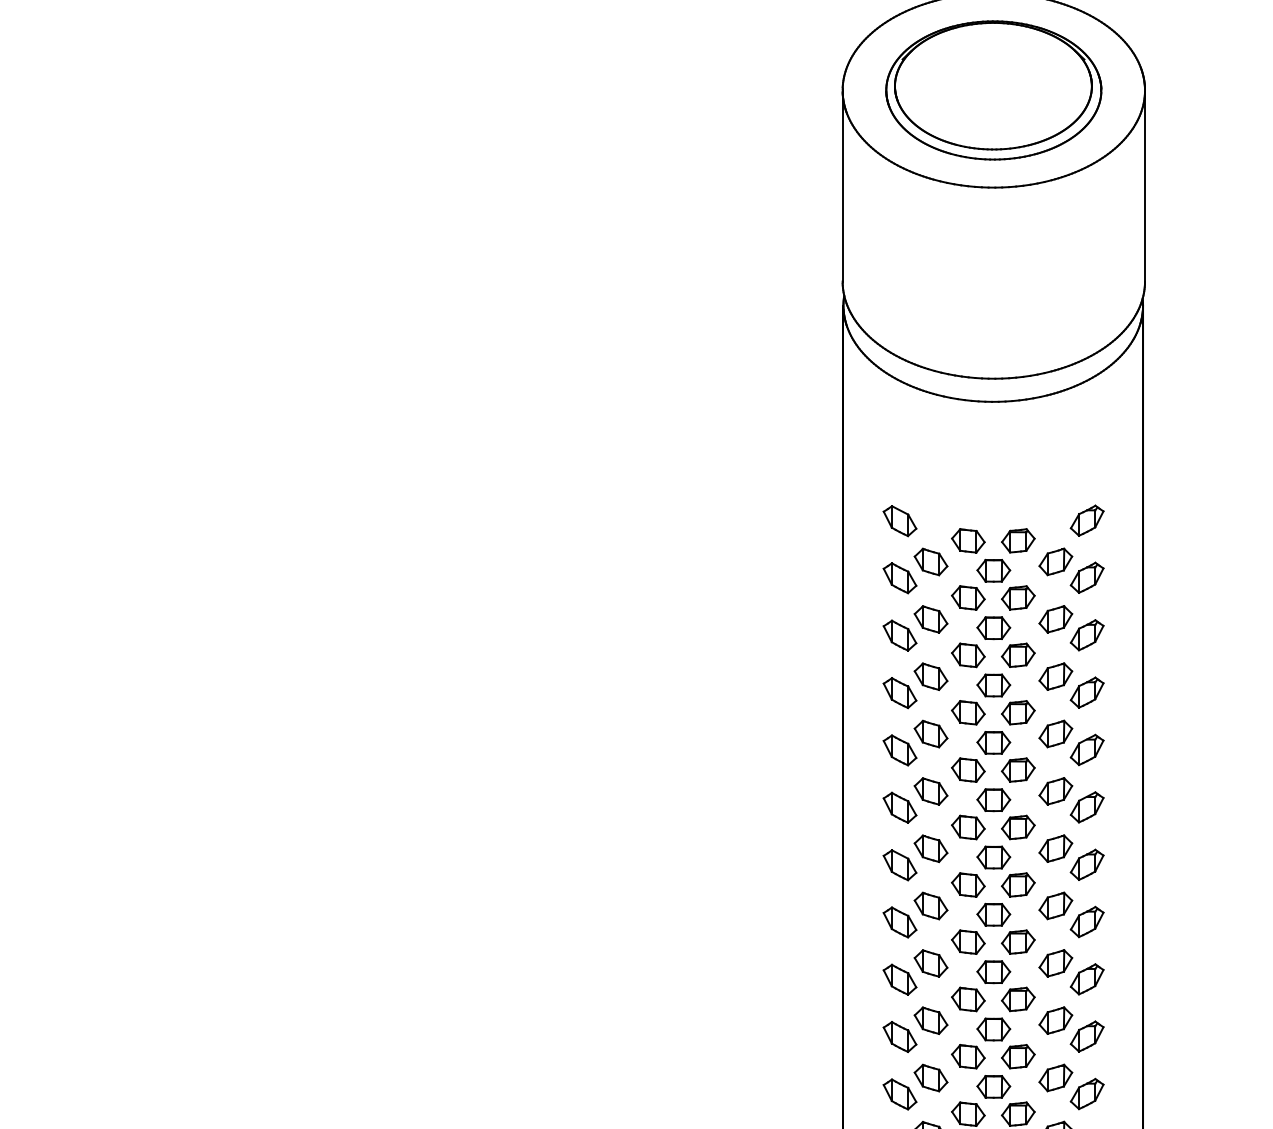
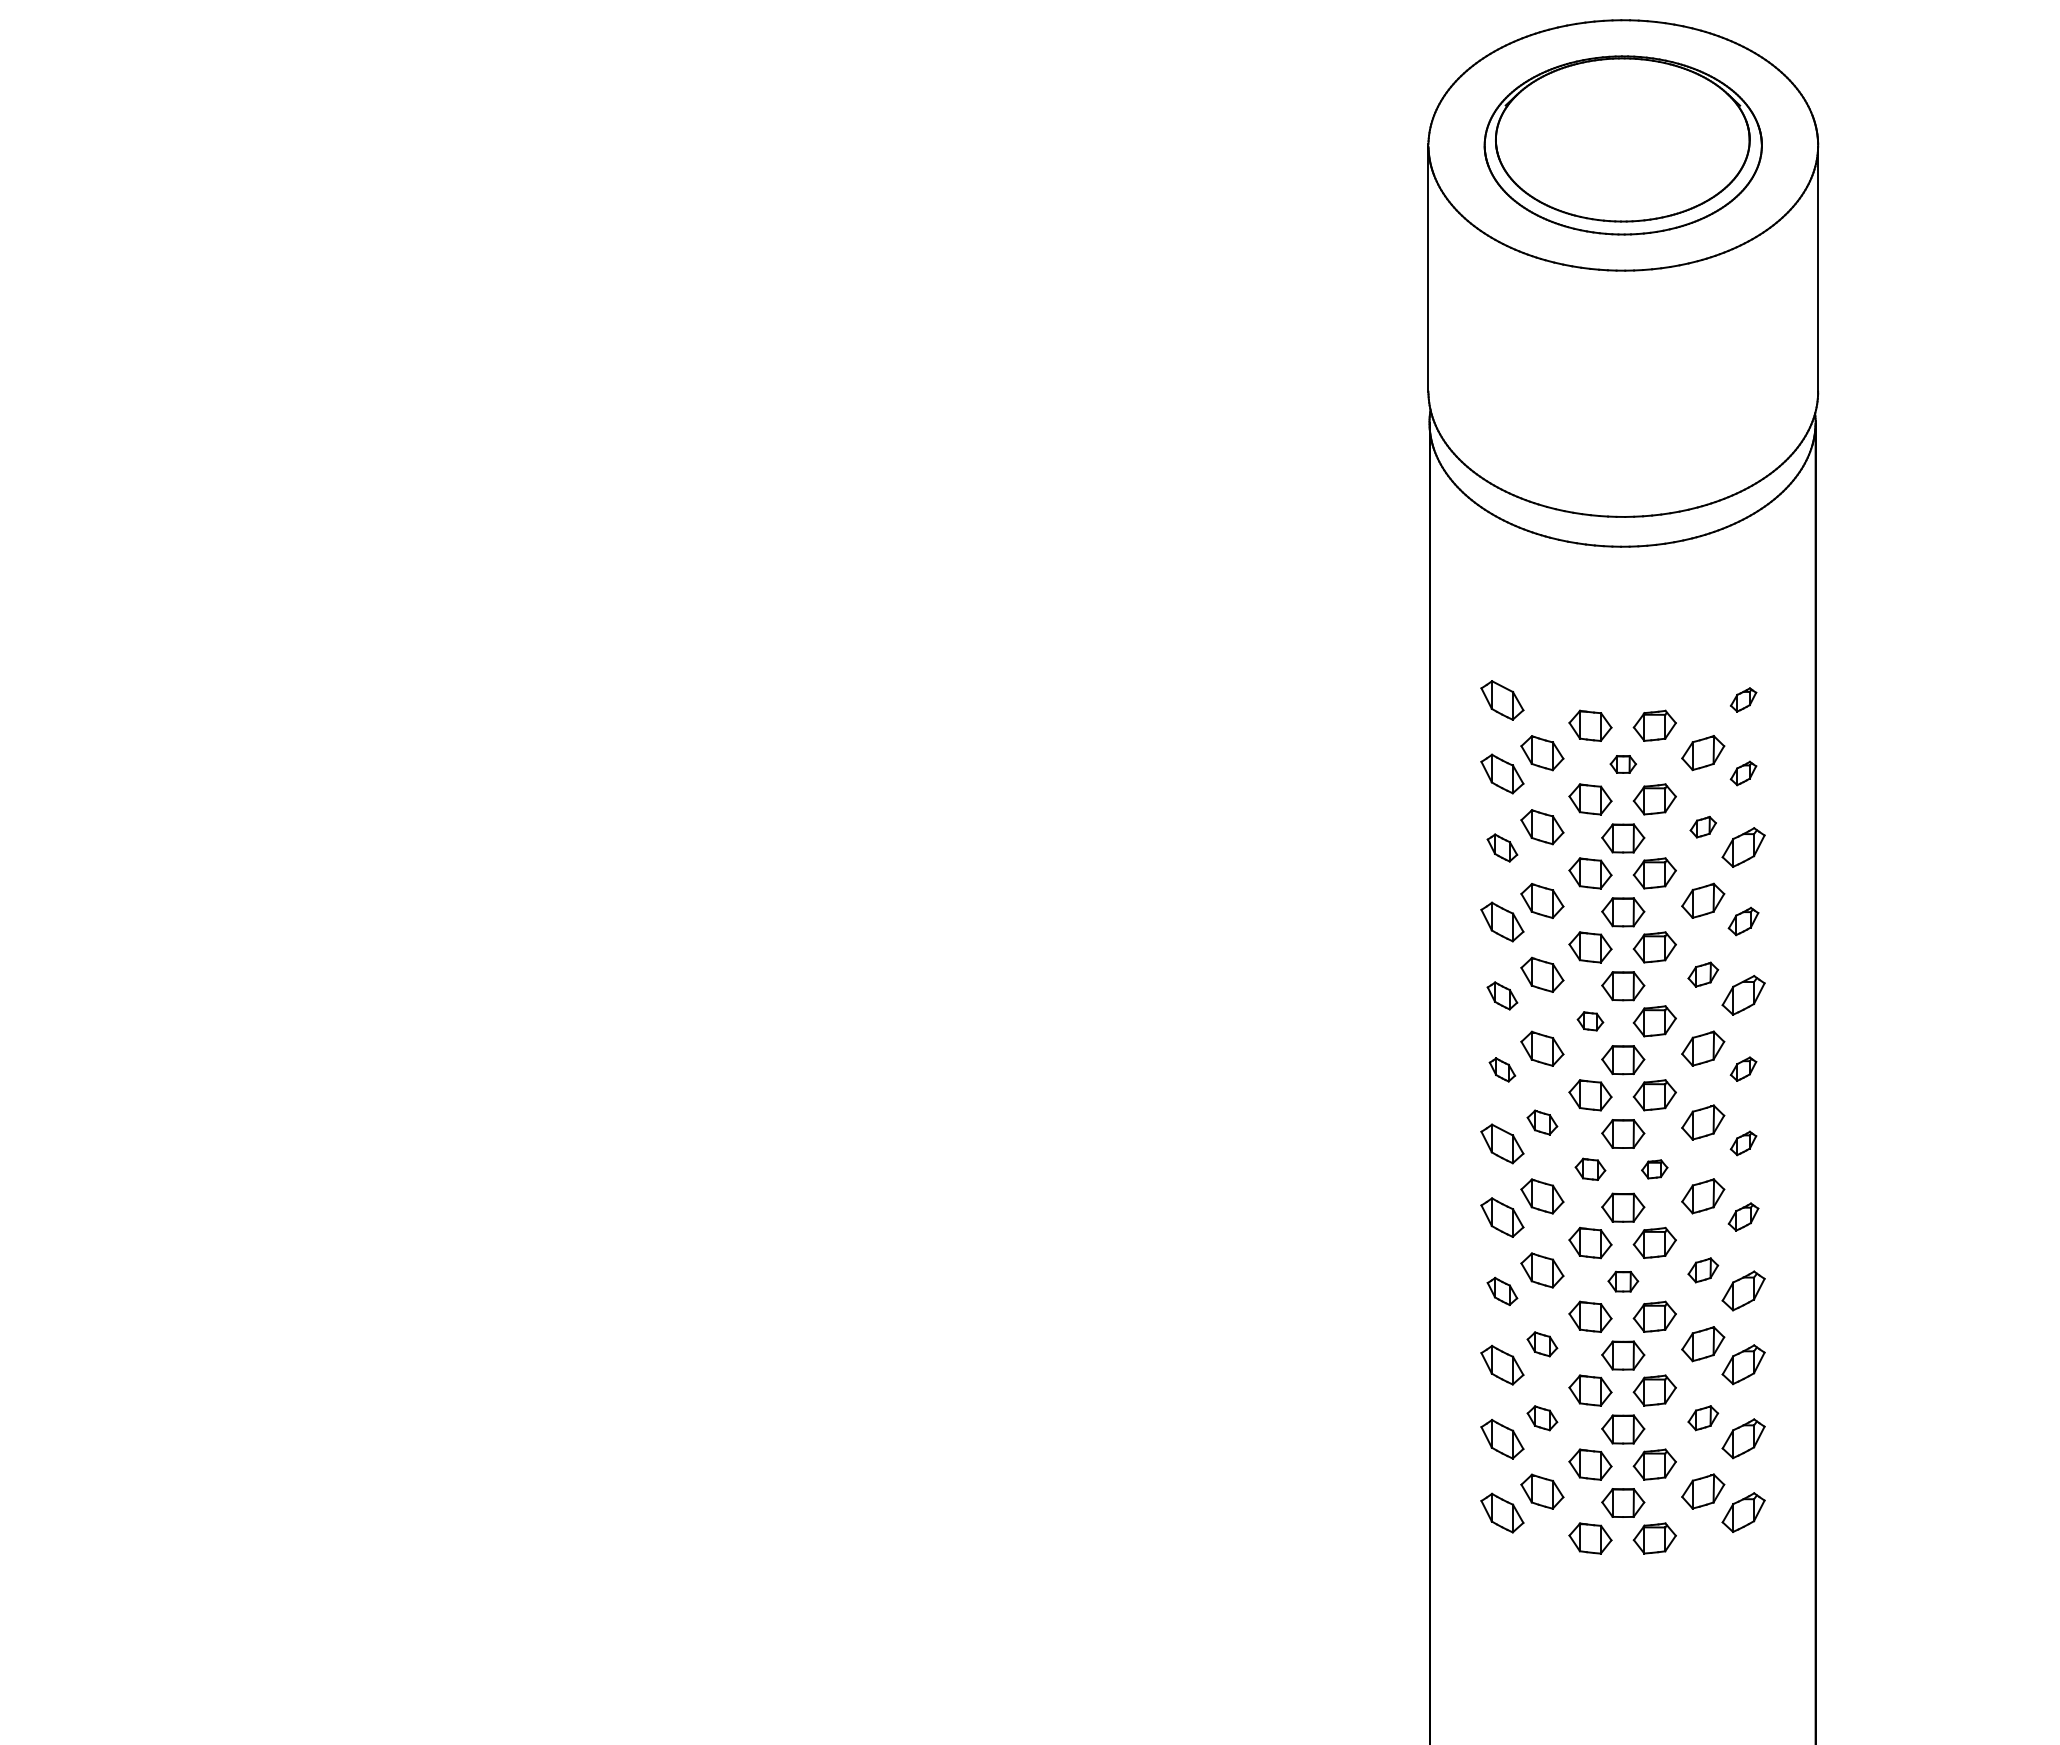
part: (1087, 520) -> (1743, 699), size x0.6
part: (993, 570) -> (1623, 764), size x0.6
part: (1087, 577) -> (1743, 773), size x0.6
part: (1056, 619) -> (1703, 827), size x0.6
part: (900, 635) -> (1502, 847), size x0.7
part: (1087, 692) -> (1743, 921), size x0.7
part: (1056, 733) -> (1703, 974), size x0.7
part: (900, 750) -> (1502, 995), size x0.7
part: (968, 770) -> (1590, 1021), size x0.6
part: (1087, 806) -> (1743, 1068), size x0.6
part: (900, 807) -> (1502, 1069), size x0.6
part: (931, 848) -> (1542, 1122), size x0.7
part: (1087, 864) -> (1743, 1143), size x0.6
part: (968, 885) -> (1590, 1169), size x0.7
part: (1018, 885) -> (1654, 1169), size x0.6
part: (1087, 921) -> (1743, 1216), size x0.7
part: (1056, 963) -> (1703, 1270), size x0.7
part: (993, 972) -> (1623, 1281), size x0.7
part: (900, 979) -> (1502, 1291), size x0.7
part: (931, 1020) -> (1542, 1344), size x0.7
part: (931, 1078) -> (1542, 1418), size x0.7
part: (1056, 1078) -> (1703, 1418), size x0.7

